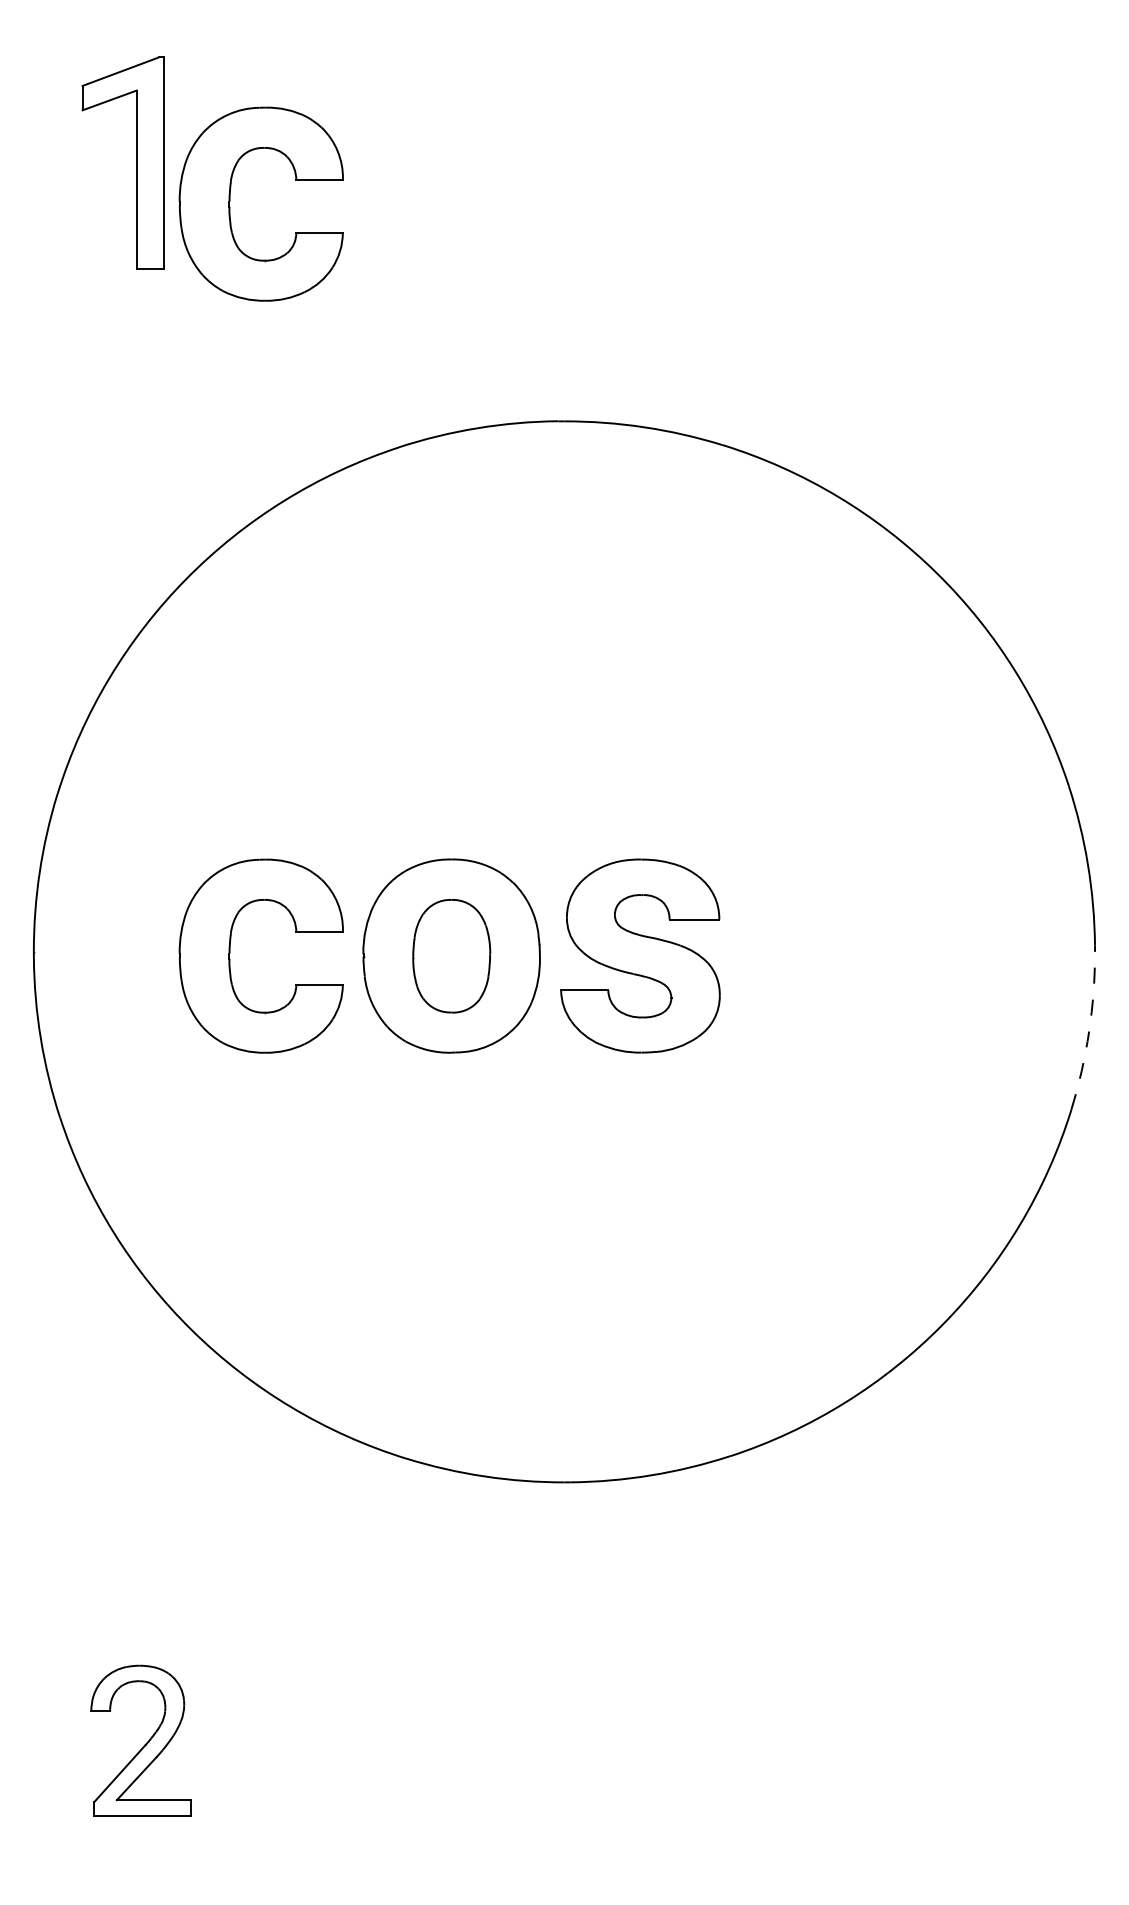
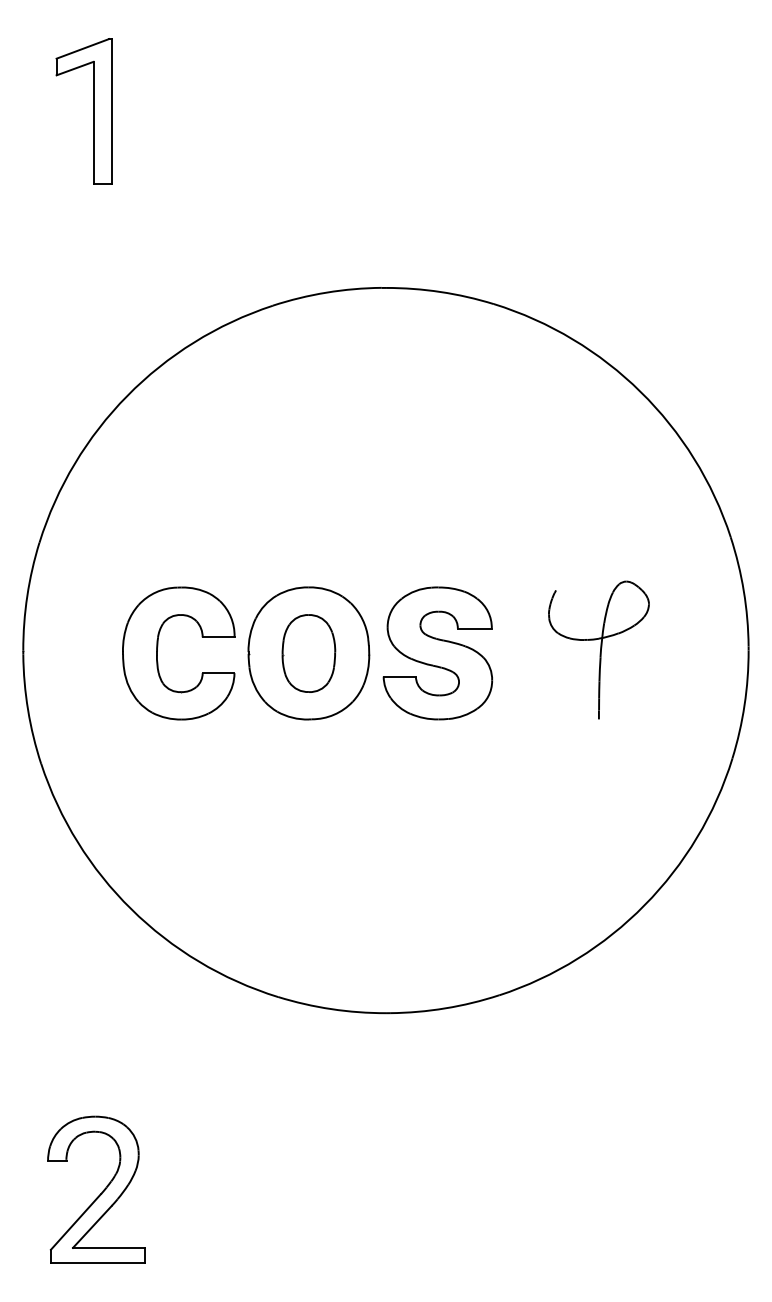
part: (230, 204) -> (157, 139), removed
part: (875, 950) -> (598, 649), added
arc: (1088, 1032) -> (744, 705), dashed -> solid
part: (140, 1740) -> (96, 1189), size x1.43

